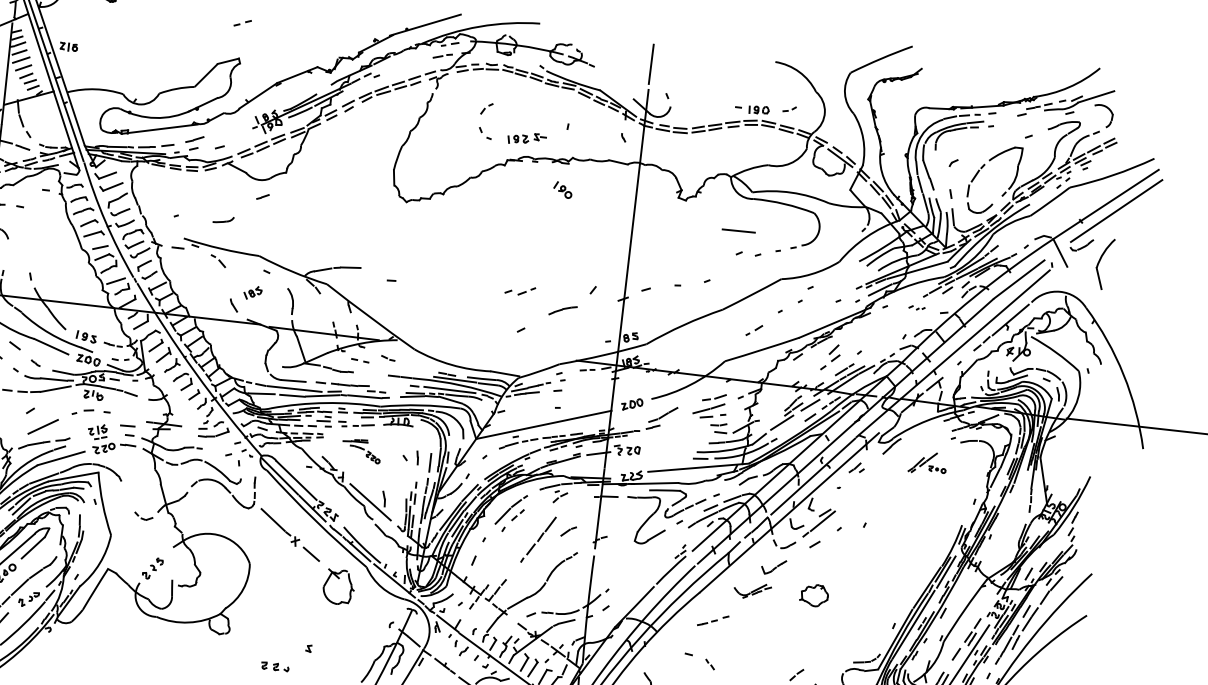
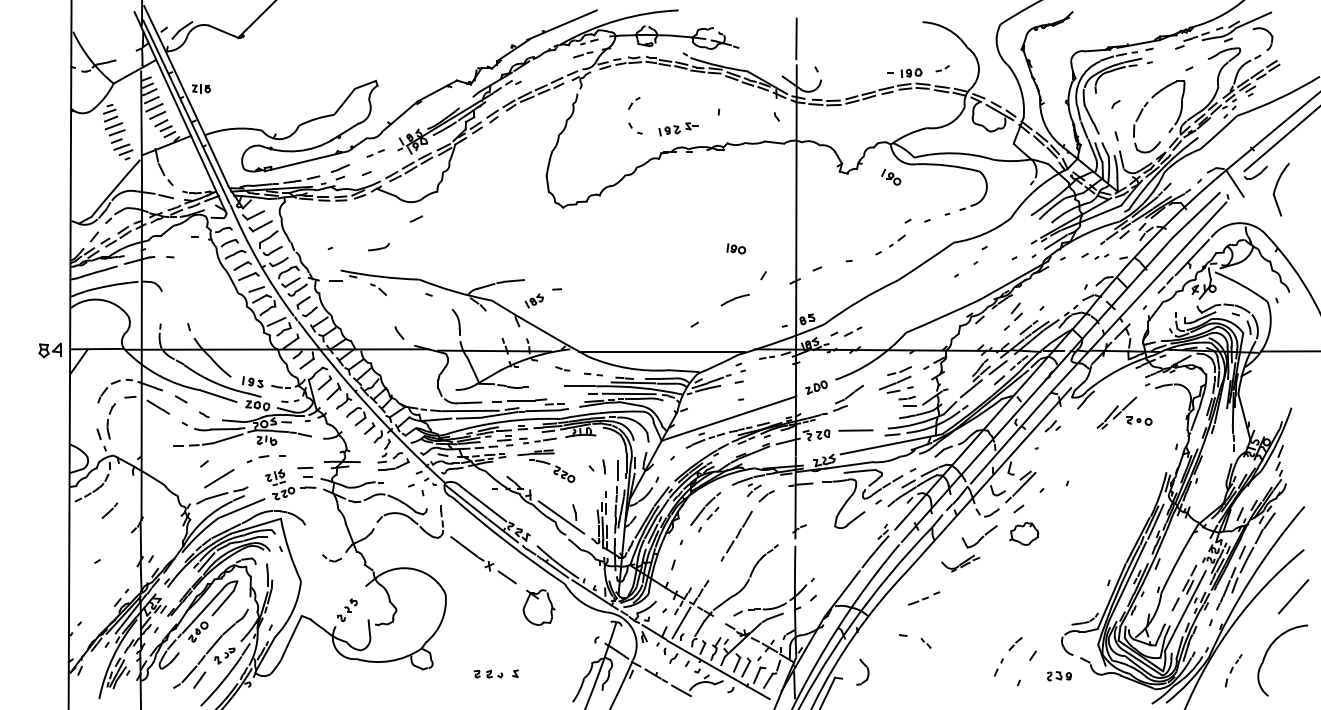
part: (242, 23) -> (375, 153), moved
part: (563, 189) -> (891, 176), moved
line: (738, 230) -> (855, 430), moved
part: (569, 260) -> (736, 248), added
part: (520, 290) -> (846, 331), moved
part: (252, 292) -> (533, 300), moved
part: (917, 308) -> (1095, 256), size x1.67
part: (753, 329) -> (896, 240), moved
line: (485, 352) -> (661, 351), added
part: (360, 360) -> (593, 374), moved
part: (361, 450) -> (546, 465), size x1.43
part: (927, 462) -> (1124, 412), size x1.43
line: (568, 531) -> (766, 496), moved
part: (773, 566) -> (979, 536), size x1.43
part: (814, 595) -> (1024, 533), moved
line: (475, 617) -> (681, 622), added
line: (1071, 659) -> (1293, 596), added
part: (275, 666) -> (488, 673), moved

